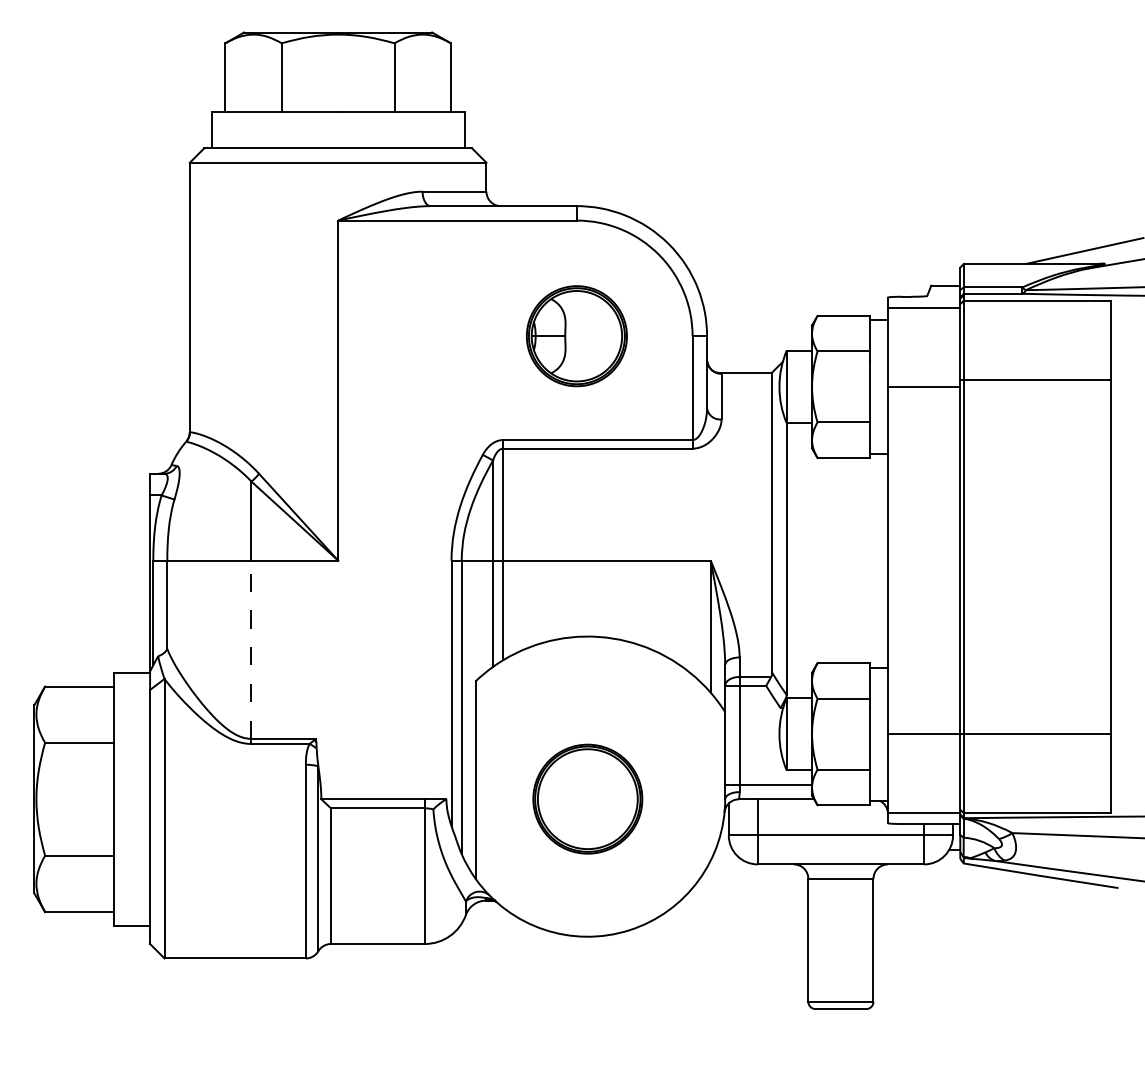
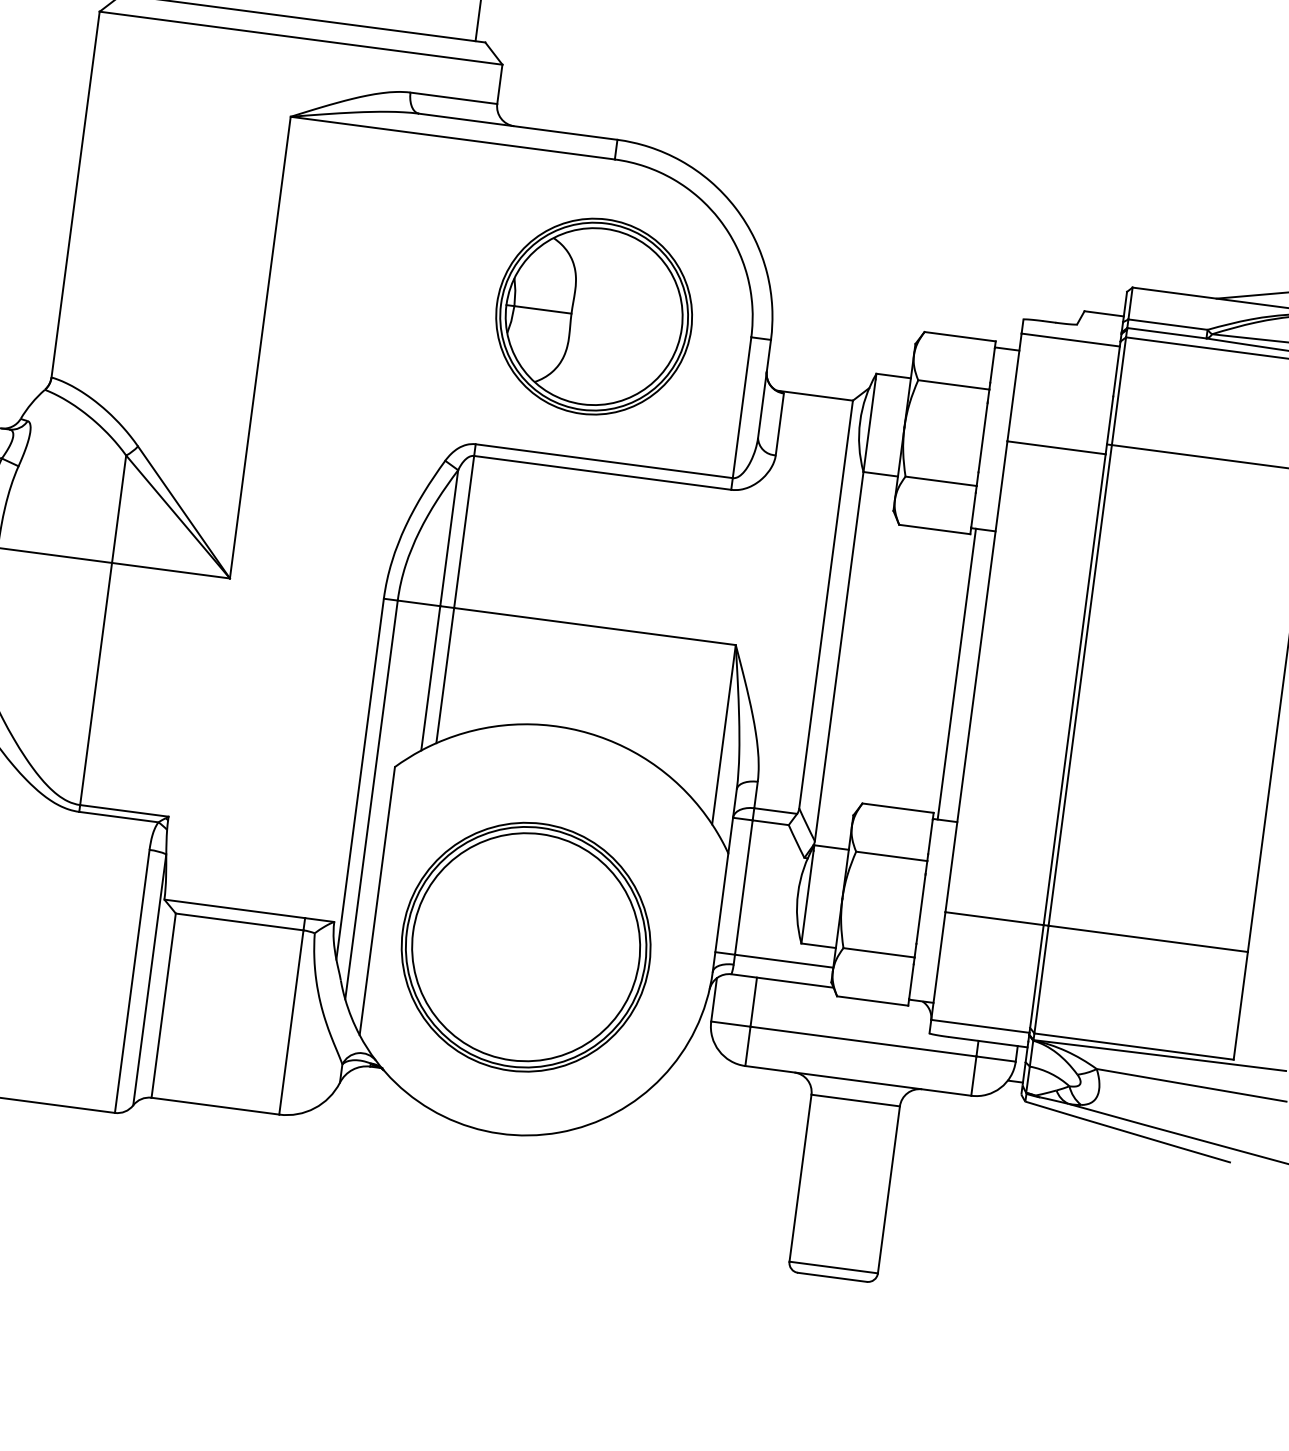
part: (576, 335) -> (593, 315), size x1.43
line: (873, 560) -> (956, 674), added
line: (251, 649) -> (96, 683), dashed -> solid
part: (587, 798) -> (525, 946), size x1.67

